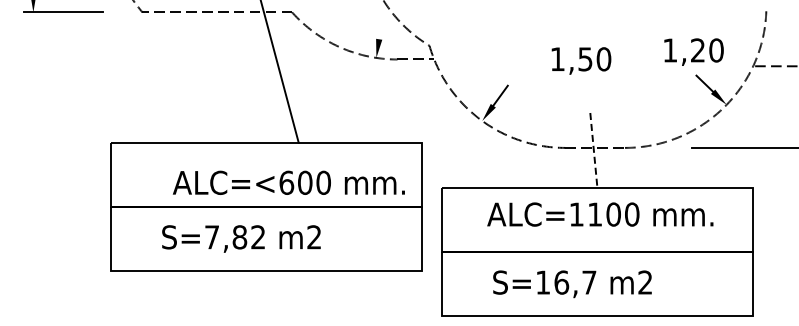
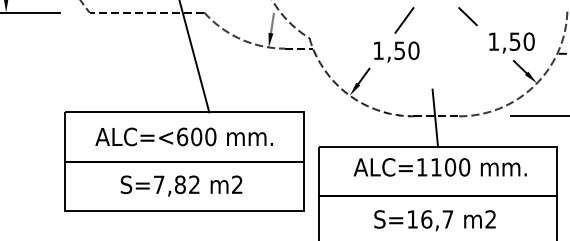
line: (636, 17) -> (467, 16), added
line: (553, 22) -> (404, 20), added
line: (381, 25) -> (272, 22), added
text: (697, 50) -> (514, 41), 1,20 -> 1,50
text: (581, 60) -> (396, 51), moved
line: (593, 150) -> (435, 118), dashed -> solid
text: (288, 182) -> (183, 136), moved
text: (241, 238) -> (181, 185), moved
text: (572, 284) -> (435, 220), moved

